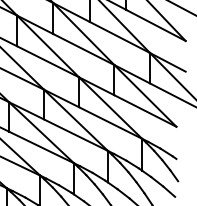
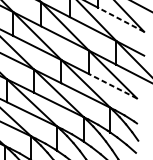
line: (155, 25) -> (120, 19), solid -> dashed
line: (145, 111) -> (112, 86), solid -> dashed

